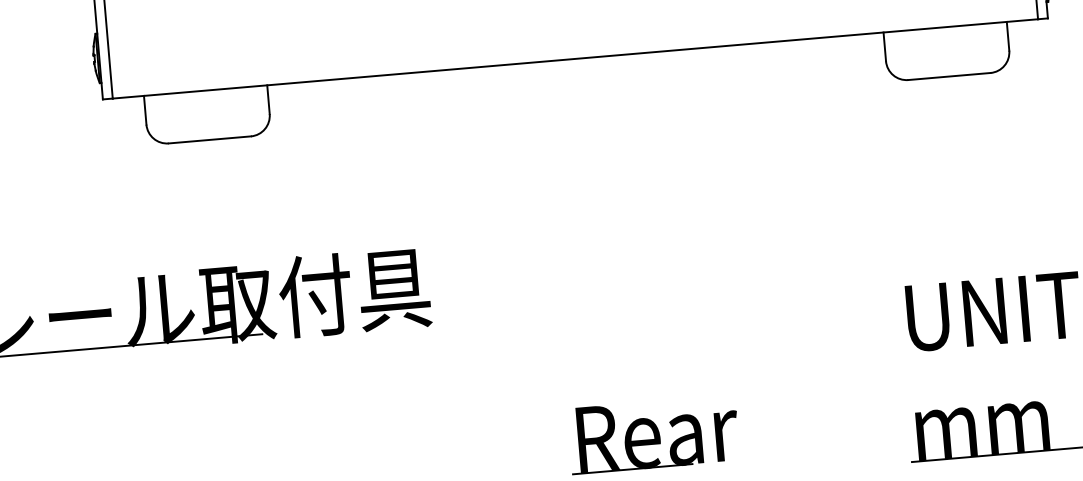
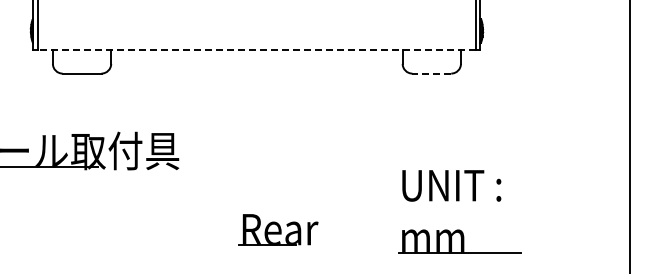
line: (574, 59) -> (256, 50), solid -> dashed
line: (948, 76) -> (431, 73), solid -> dashed

